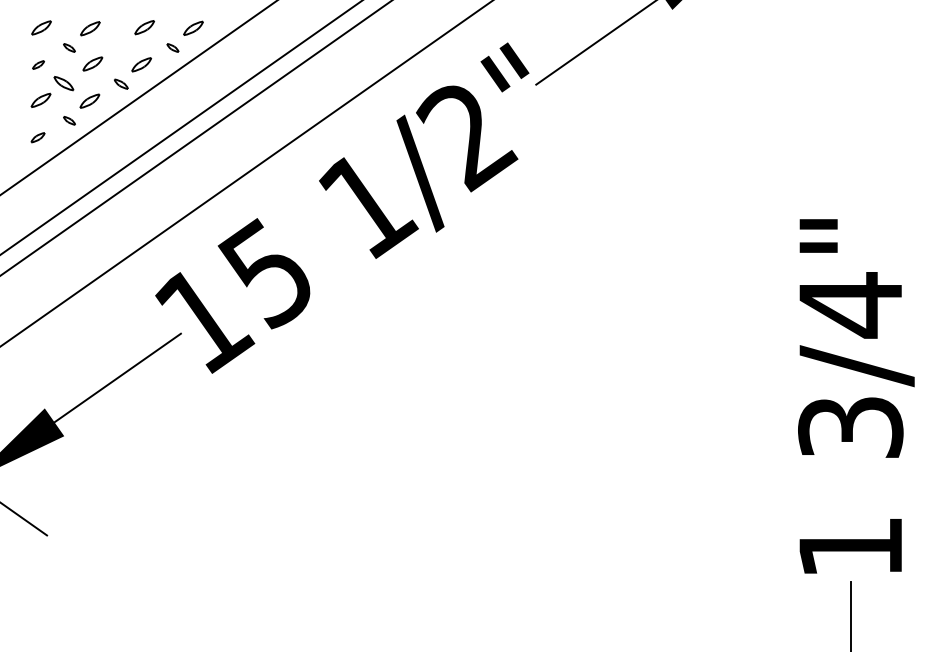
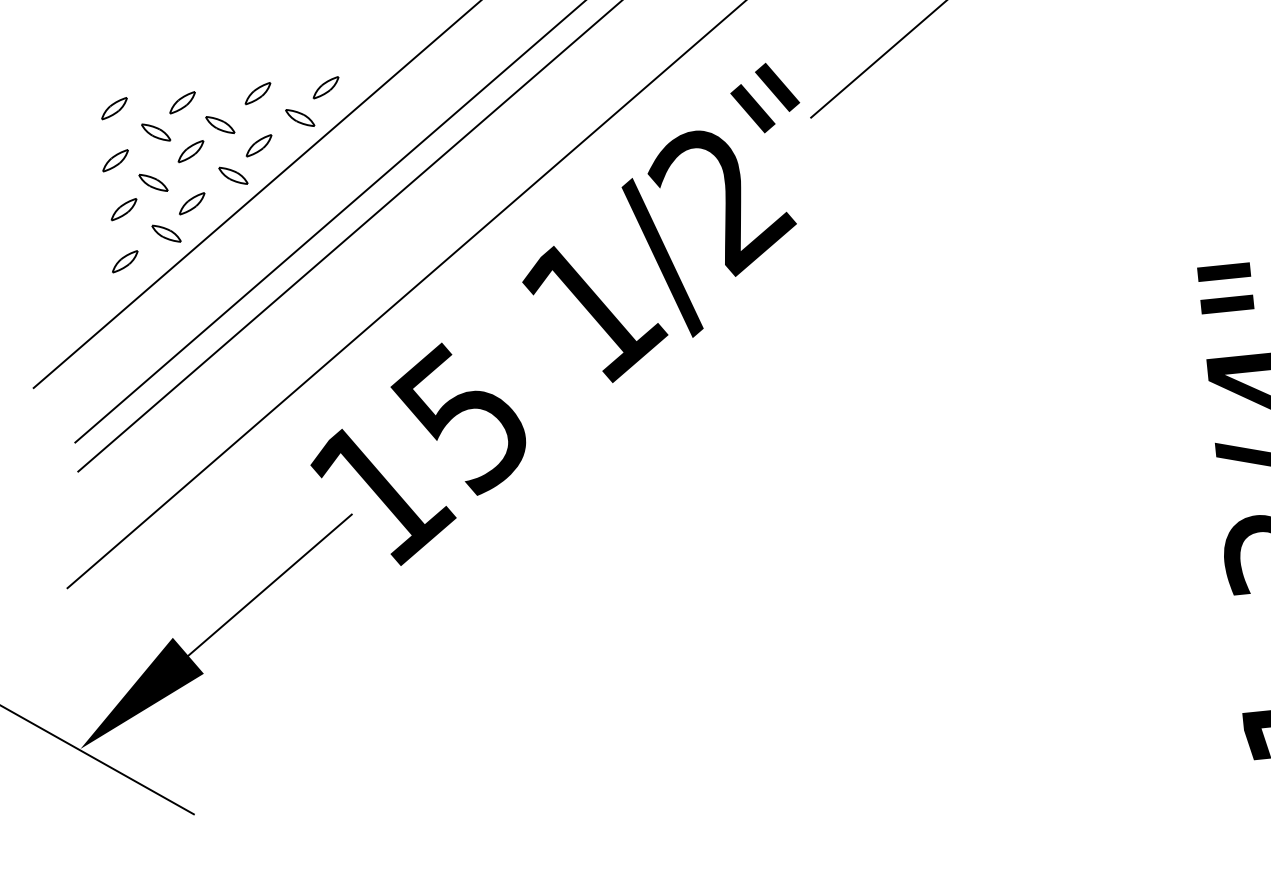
part: (115, 46) -> (220, 123), added
part: (69, 47) -> (156, 131), size x1.67
part: (172, 47) -> (299, 117), size x1.67
part: (38, 64) -> (115, 159), size x1.67
part: (121, 83) -> (233, 174), size x1.43
part: (69, 120) -> (166, 233), size x1.67
part: (37, 137) -> (124, 261), size x1.43

